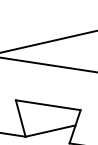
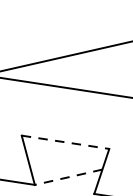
line: (48, 105) -> (65, 142), solid -> dashed
line: (50, 131) -> (68, 177), solid -> dashed

